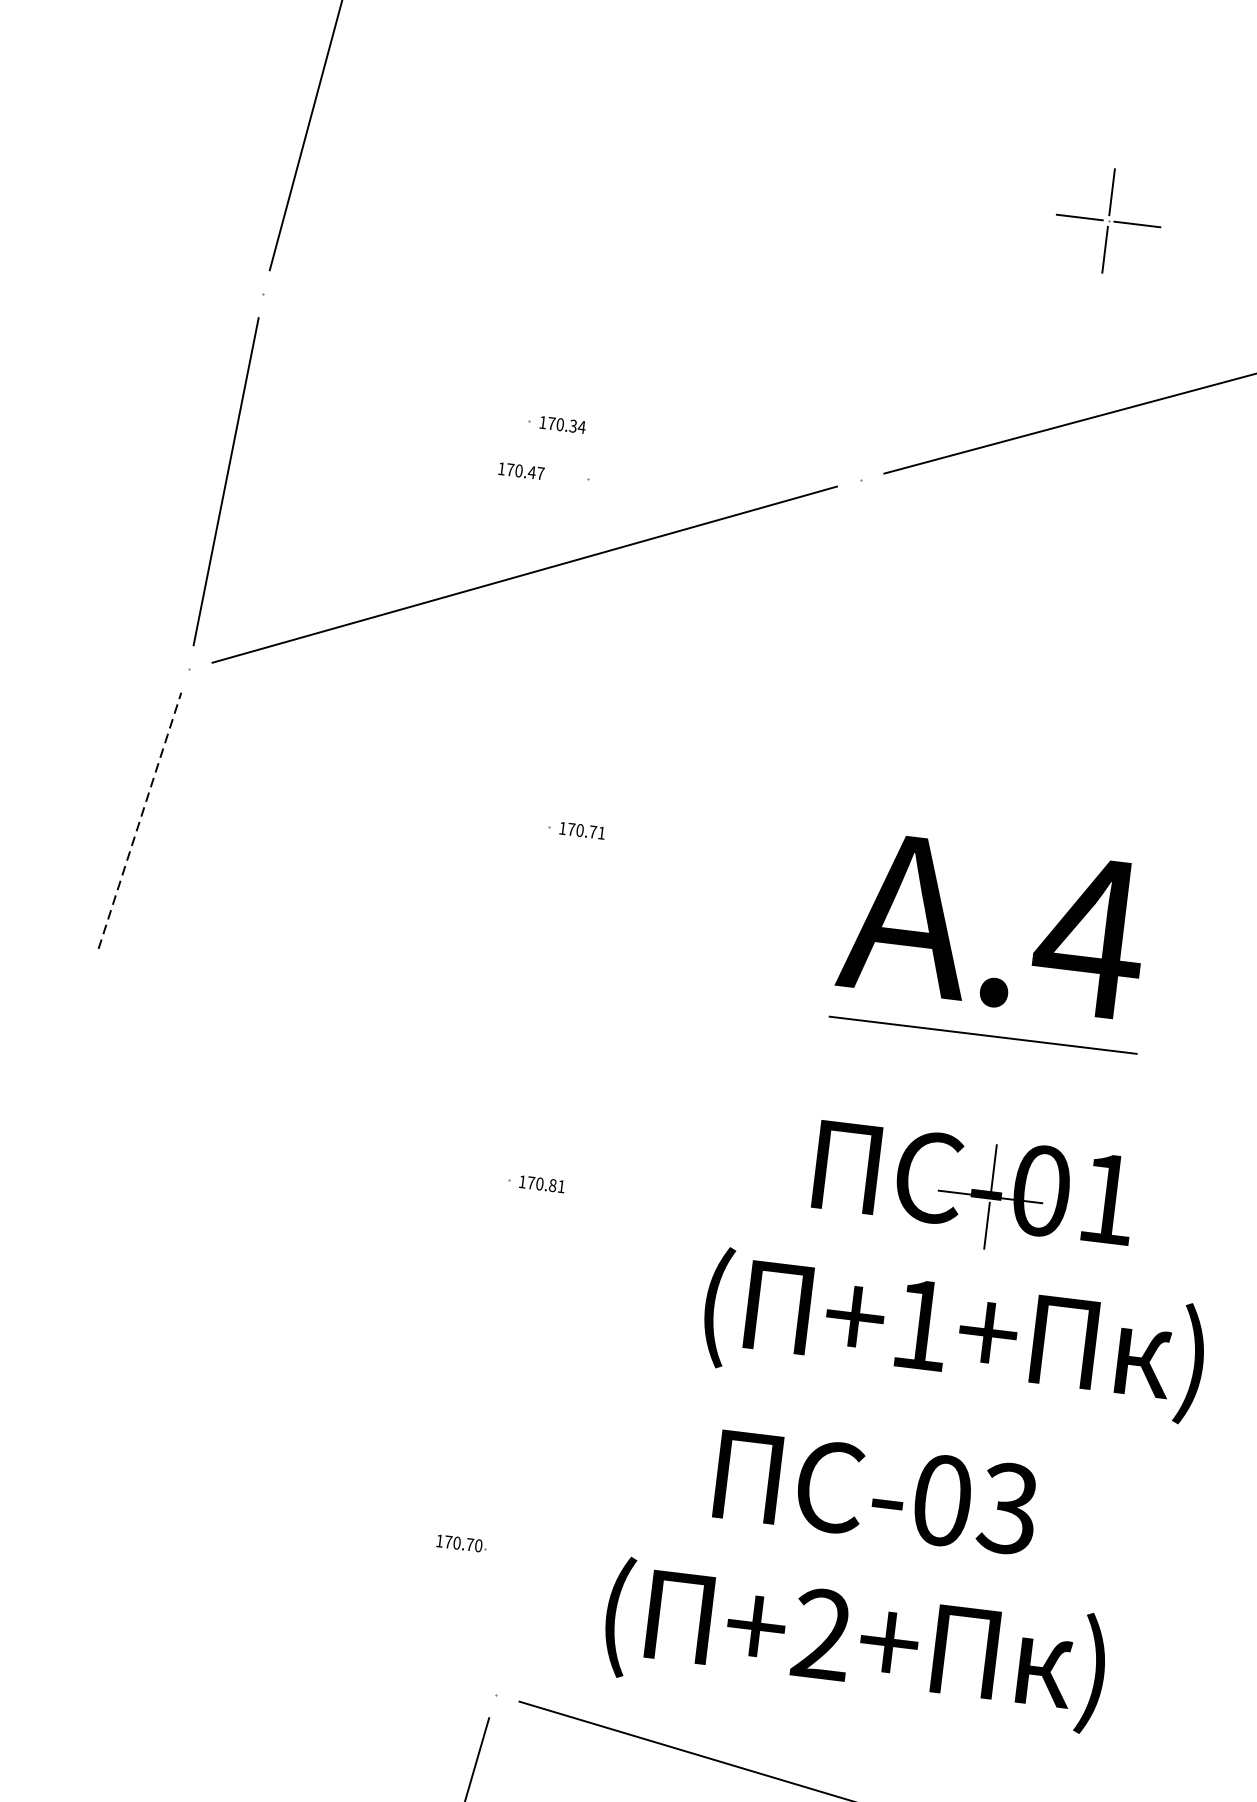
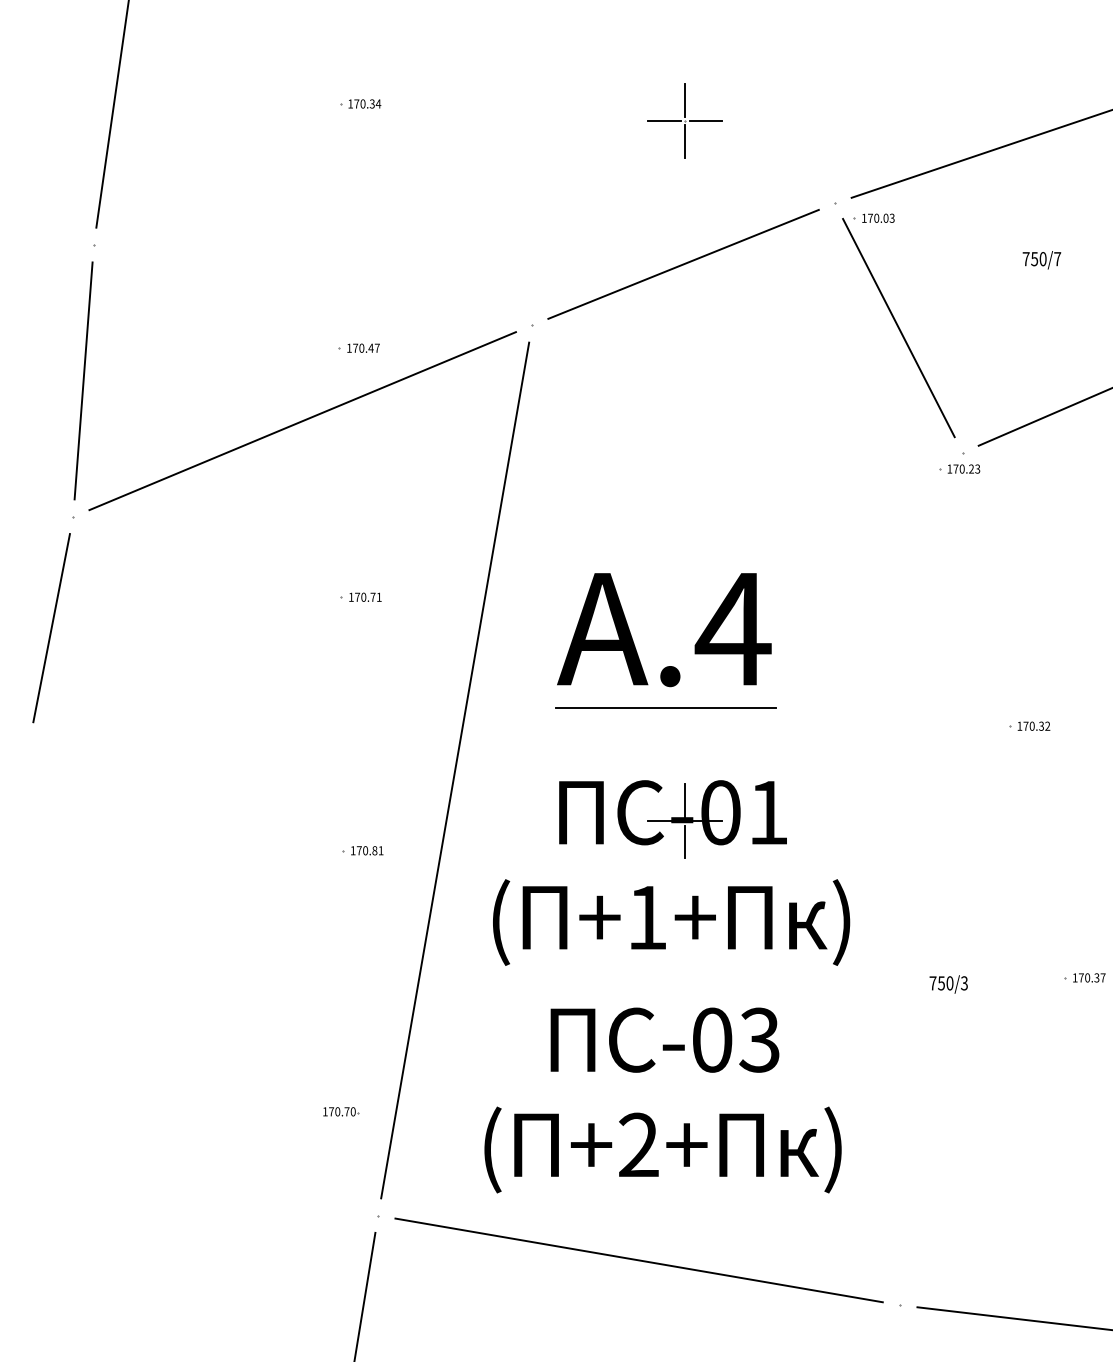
part: (556, 423) -> (360, 103), moved
text: (521, 470) -> (363, 347), moved
line: (139, 821) -> (51, 628), dashed -> solid
line: (678, 1087) -> (455, 770), added
text: (862, 1576) -> (662, 1100), moved

